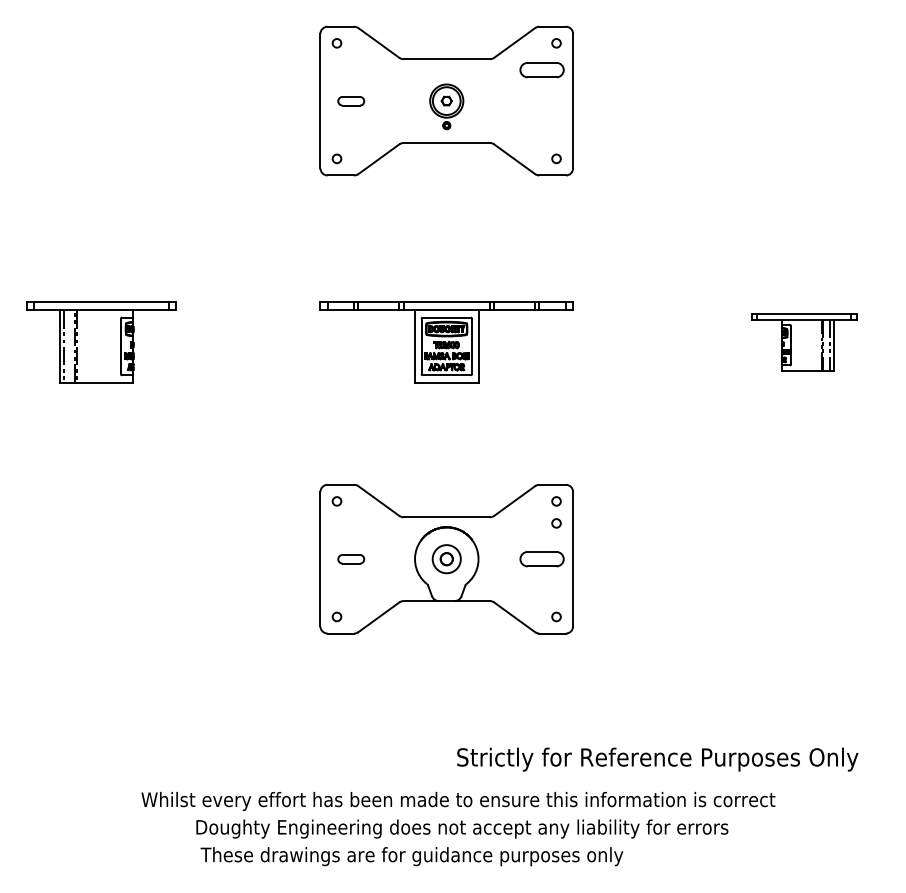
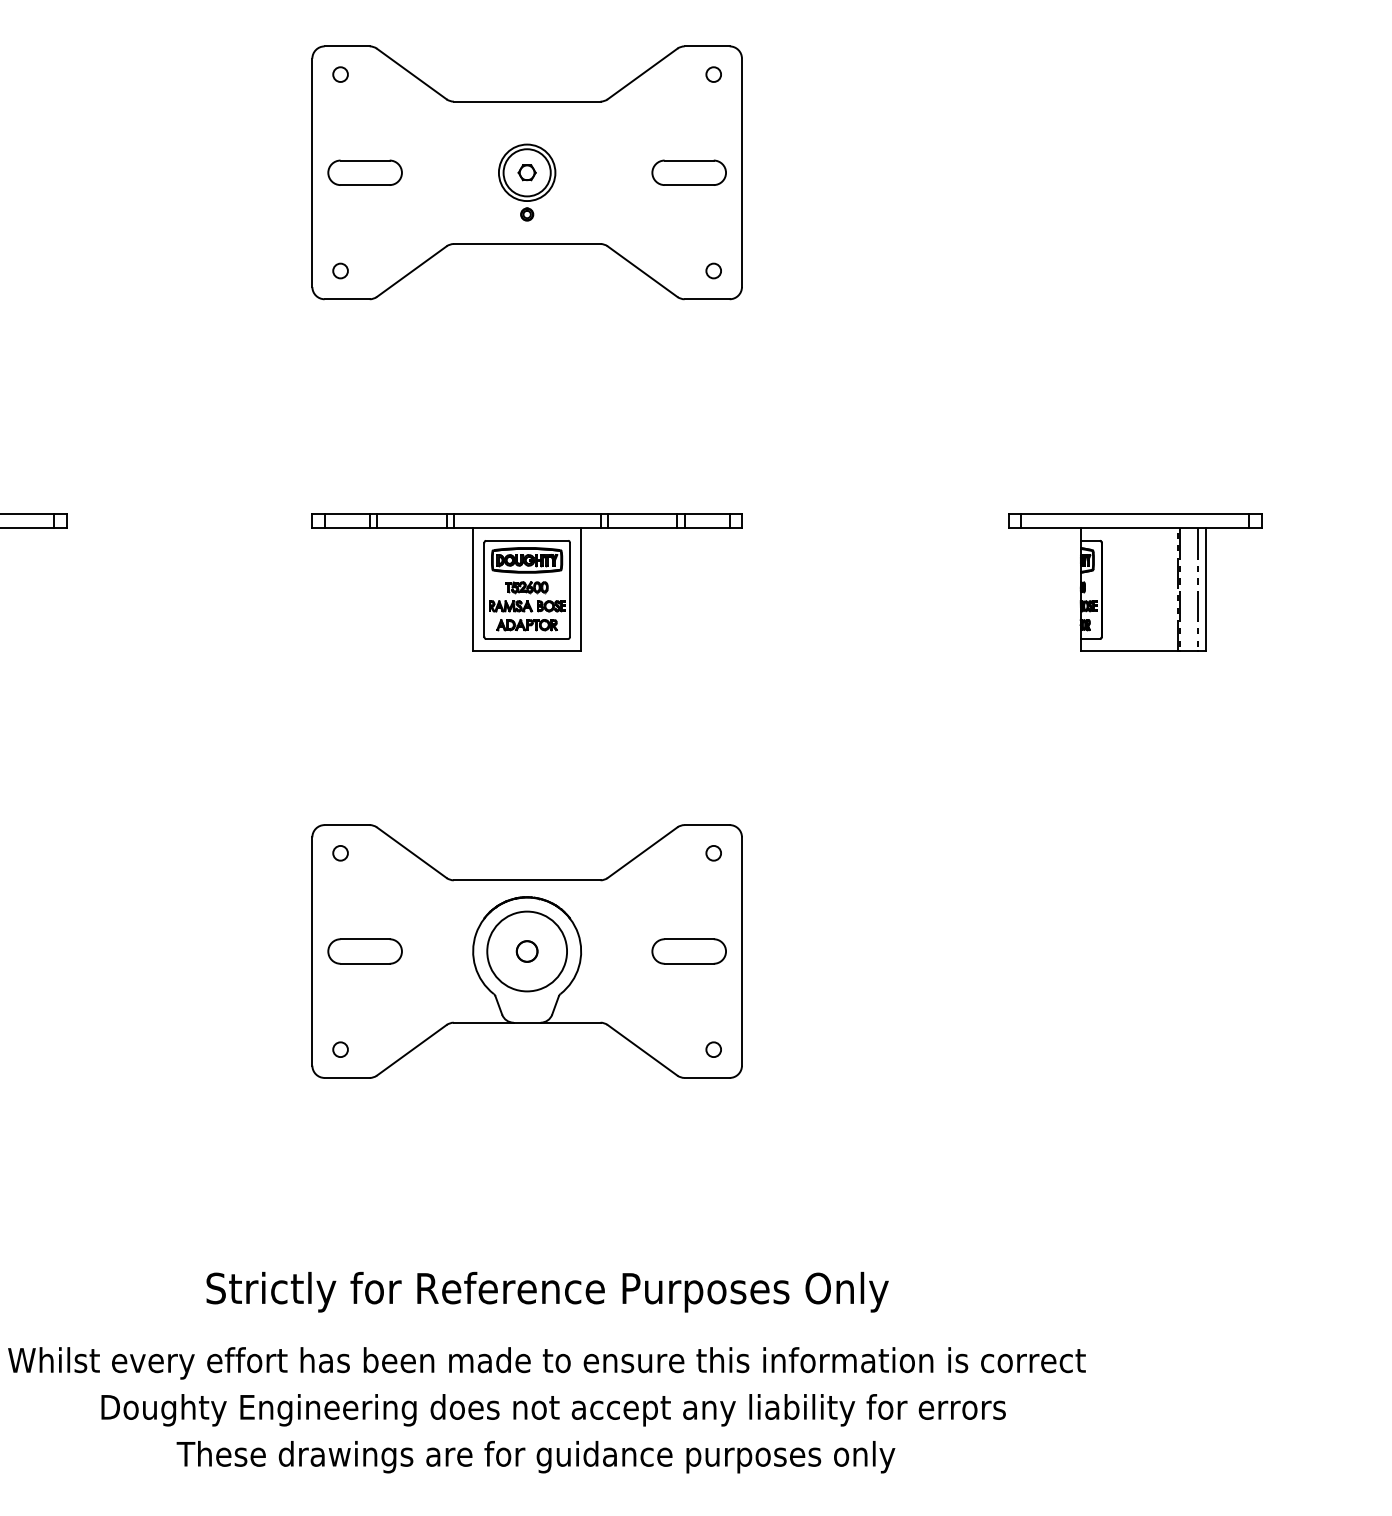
part: (541, 70) -> (688, 173), moved
part: (350, 101) -> (363, 173), size x1.67
part: (804, 342) -> (1135, 583), size x1.43
circle: (556, 523) -> (713, 890), removed
circle: (446, 558) -> (526, 950), size x1.67
part: (350, 559) -> (363, 952), size x1.67
text: (657, 759) -> (547, 1292), moved
text: (411, 856) -> (535, 1456), moved

